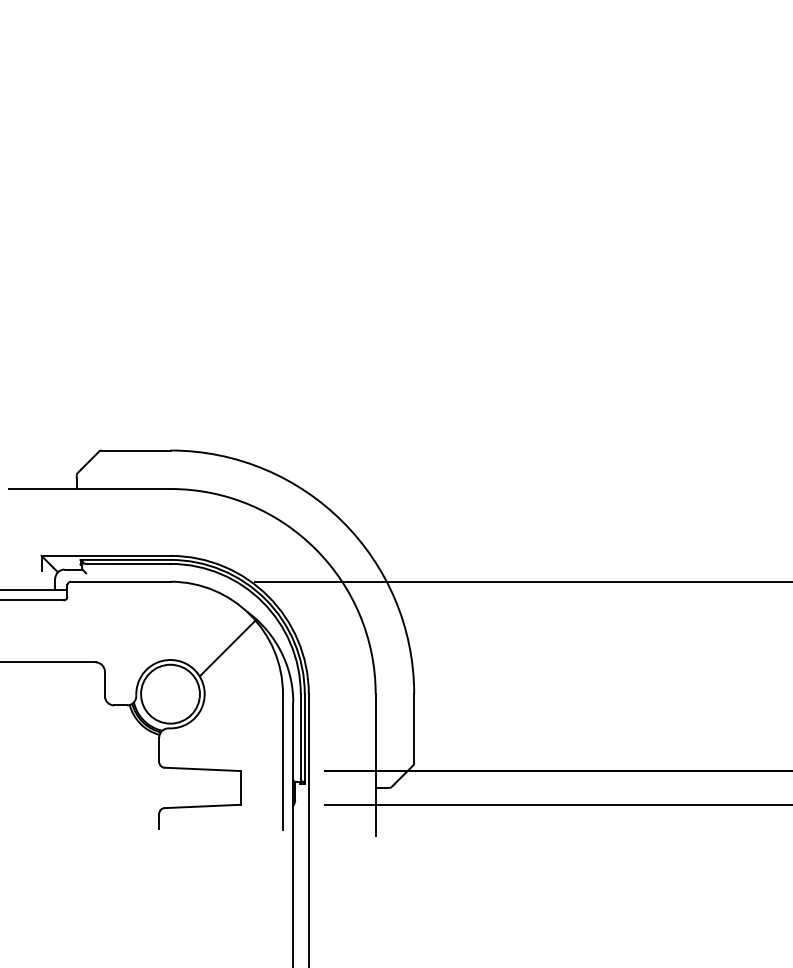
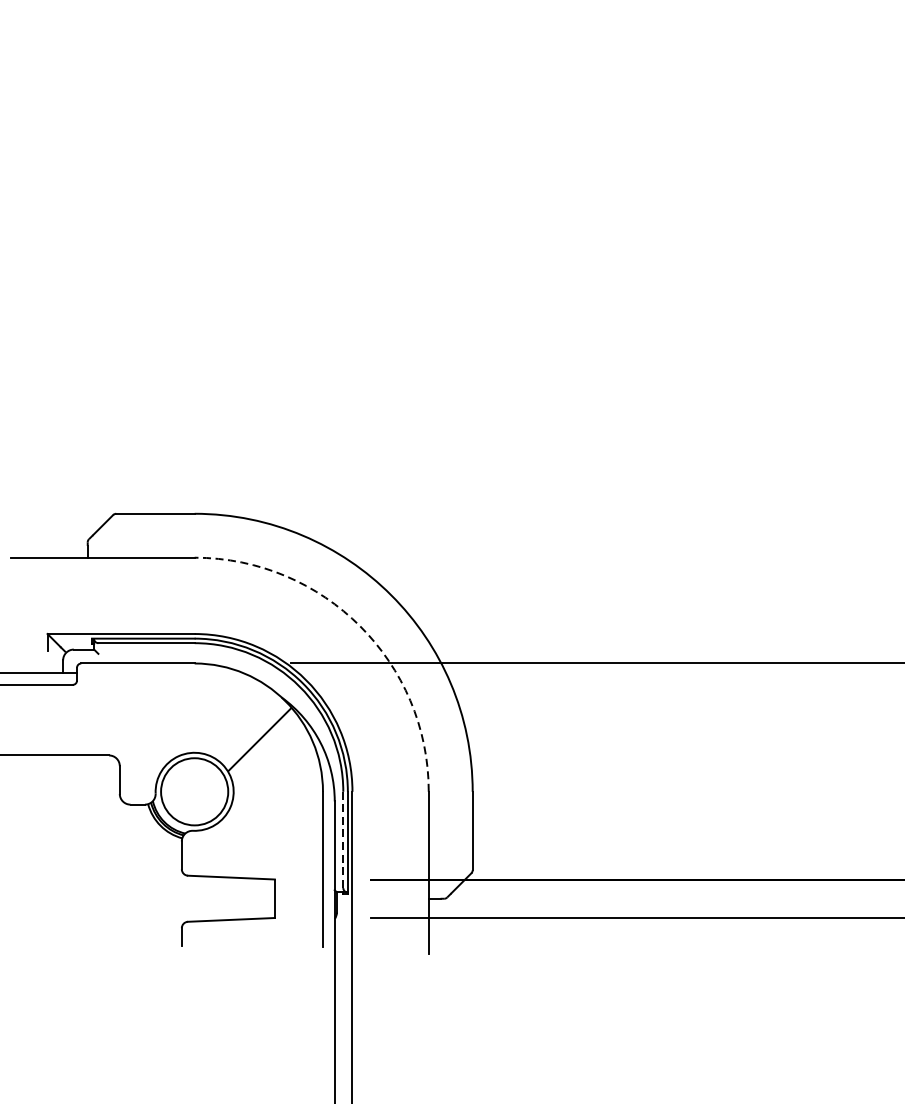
arc: (315, 549) -> (360, 626), solid -> dashed
line: (300, 736) -> (342, 840), solid -> dashed

